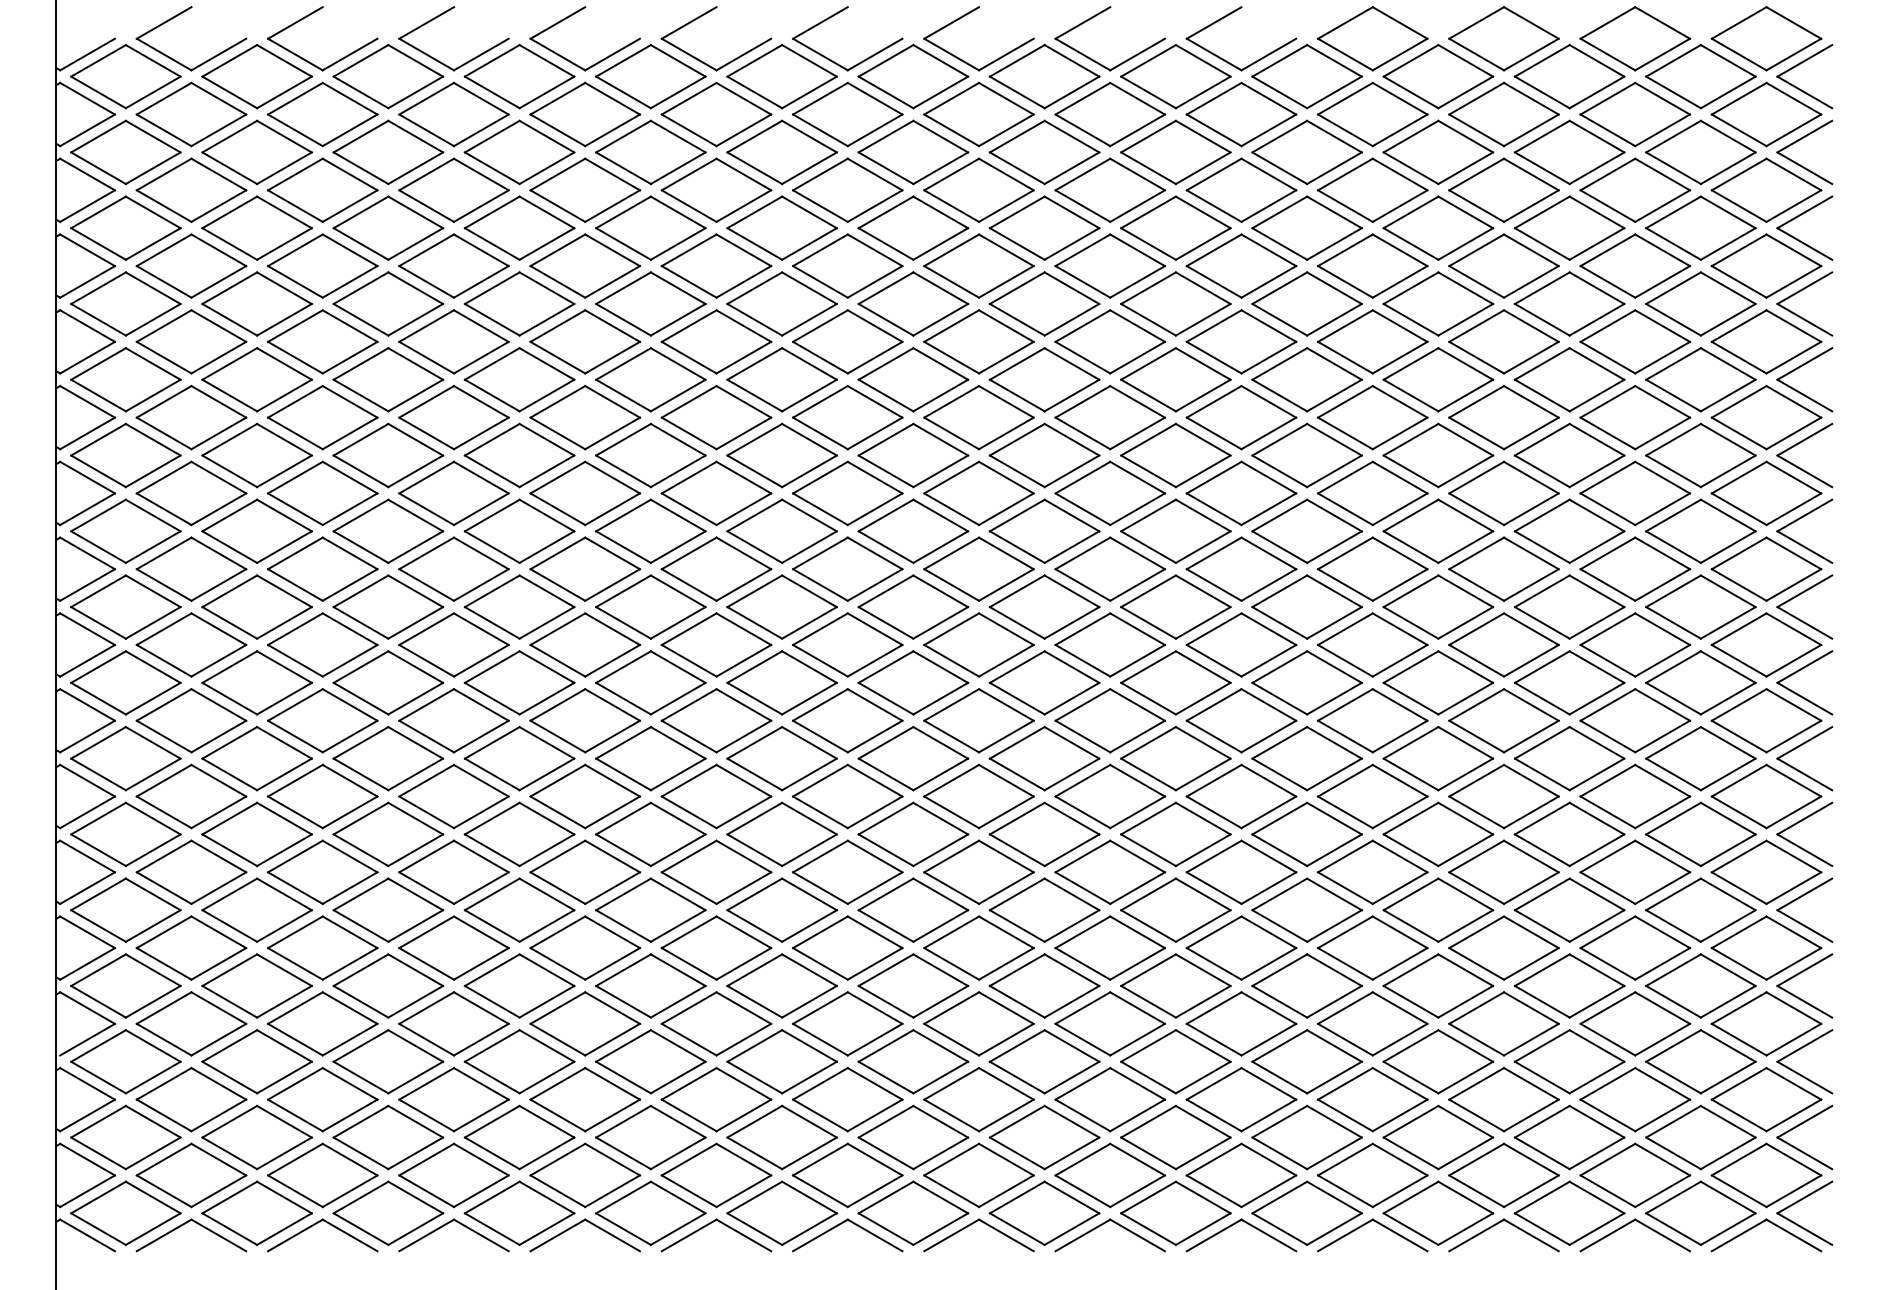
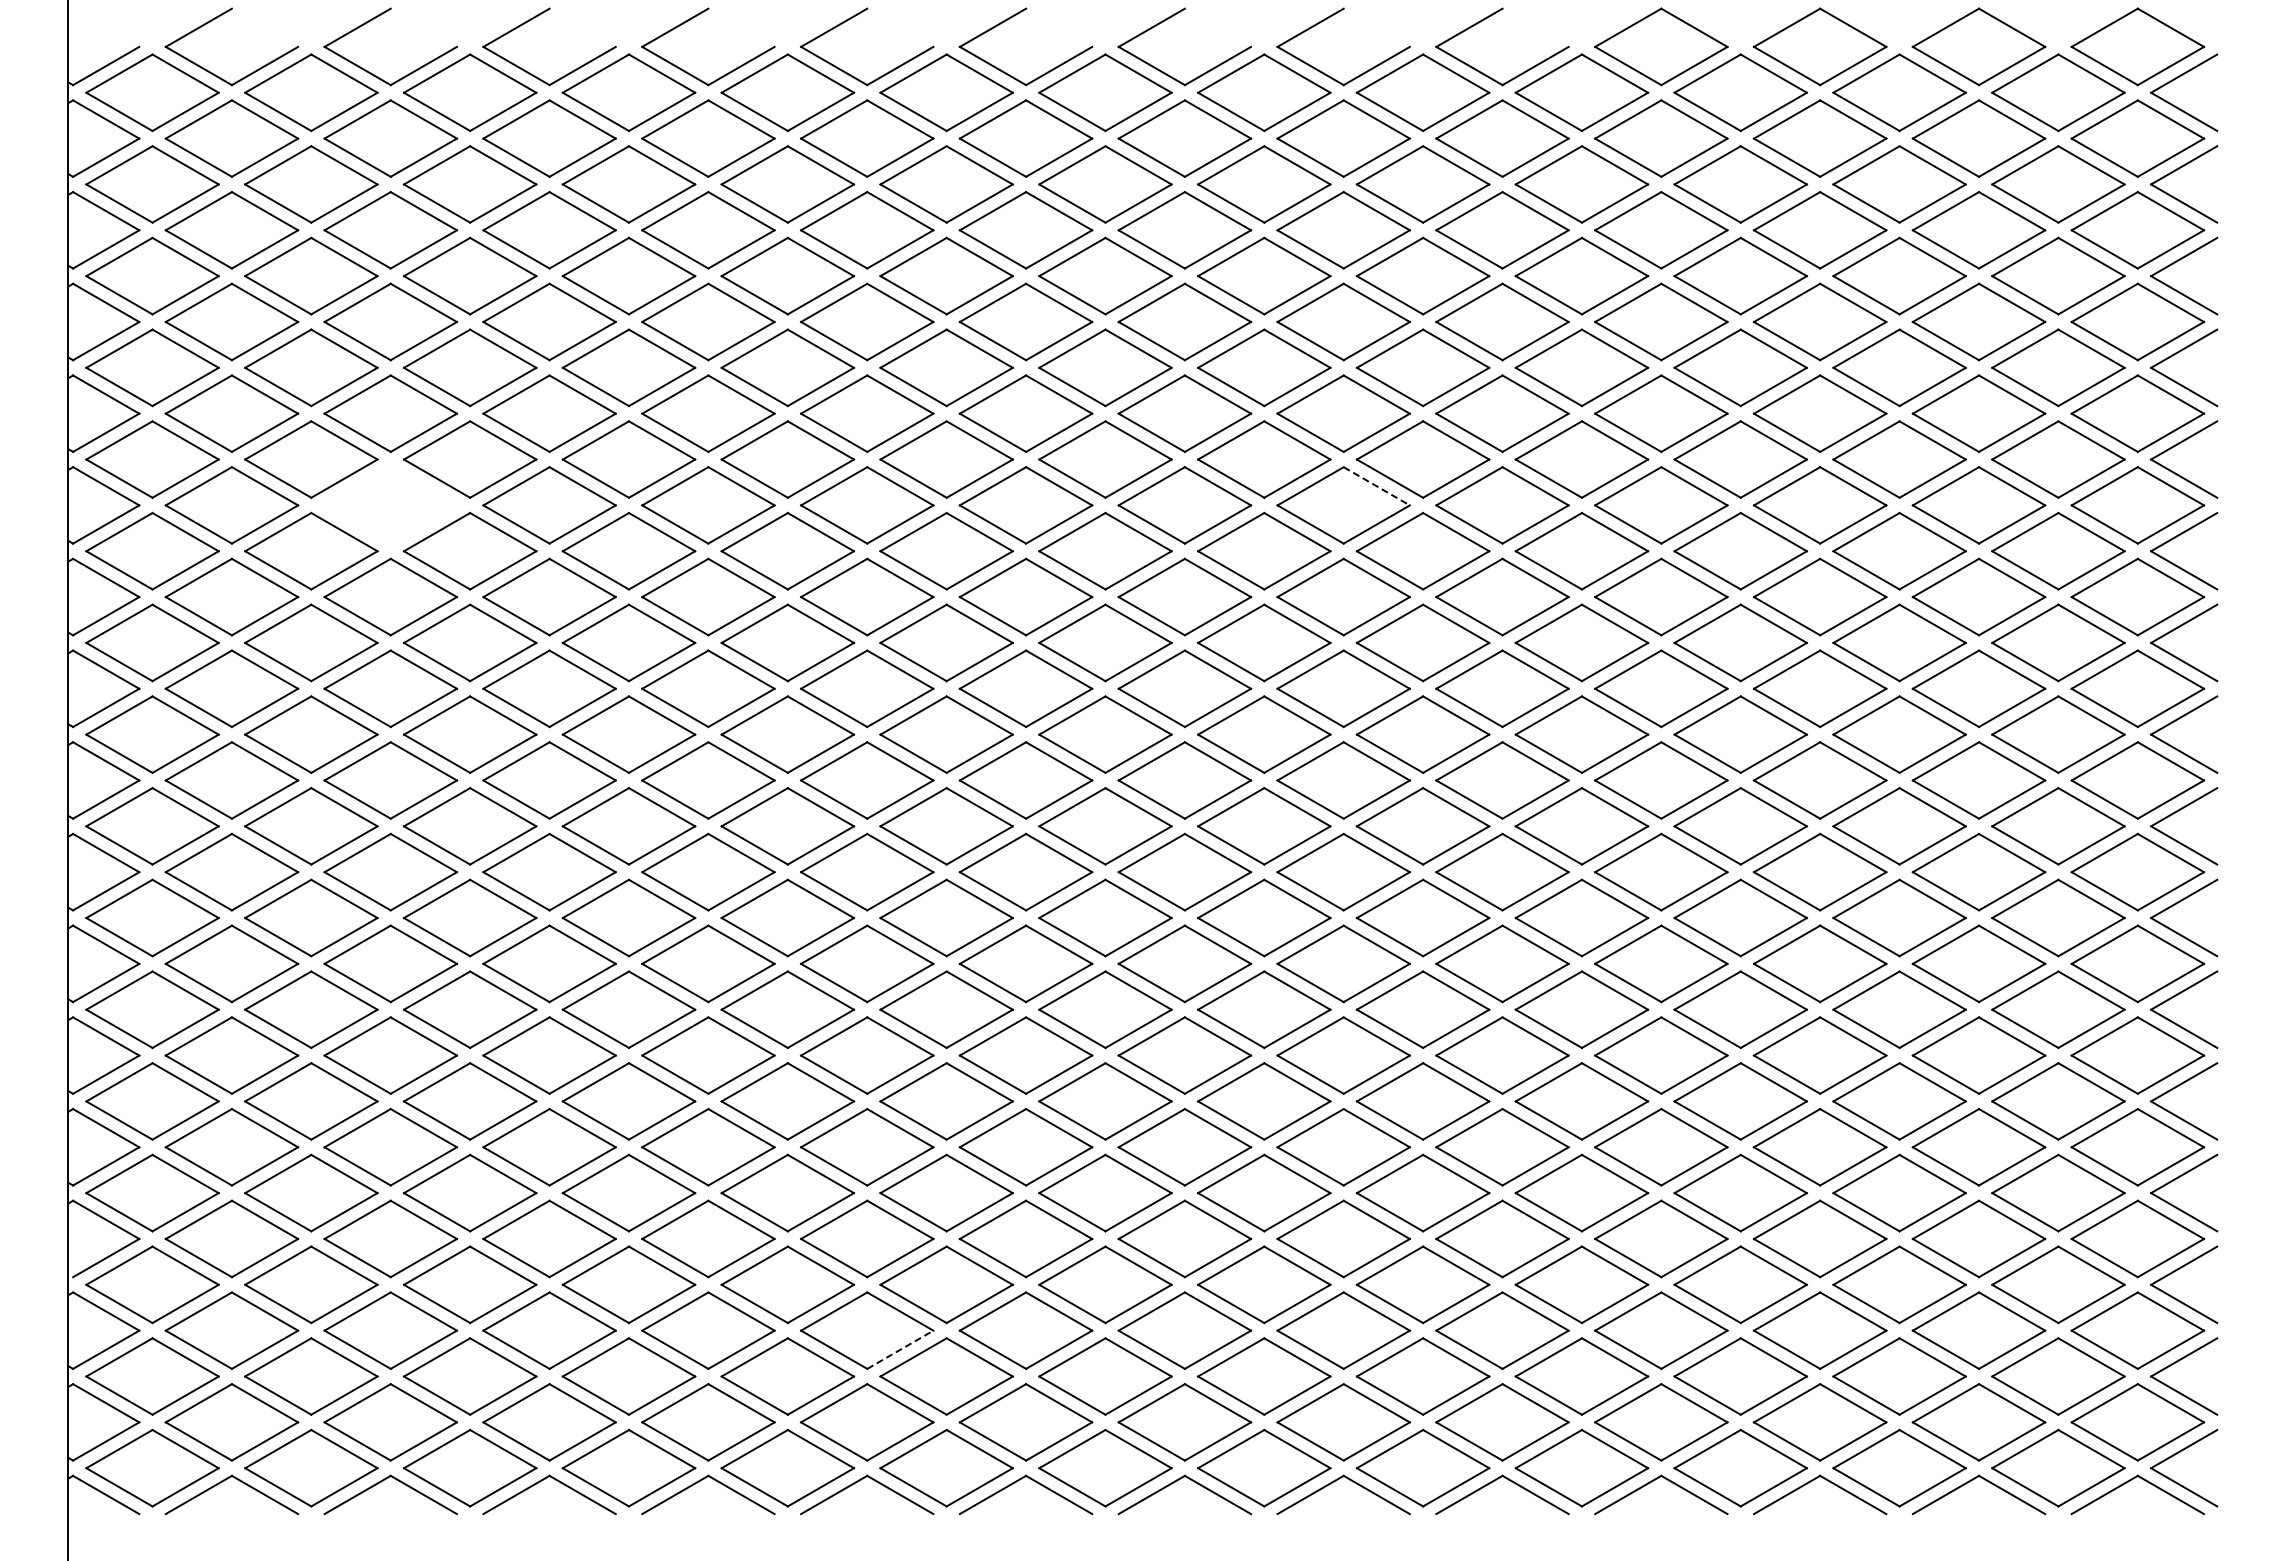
line: (1138, 402) -> (1377, 486), solid -> dashed
part: (322, 417) -> (390, 505), removed
line: (743, 1115) -> (900, 1349), solid -> dashed

